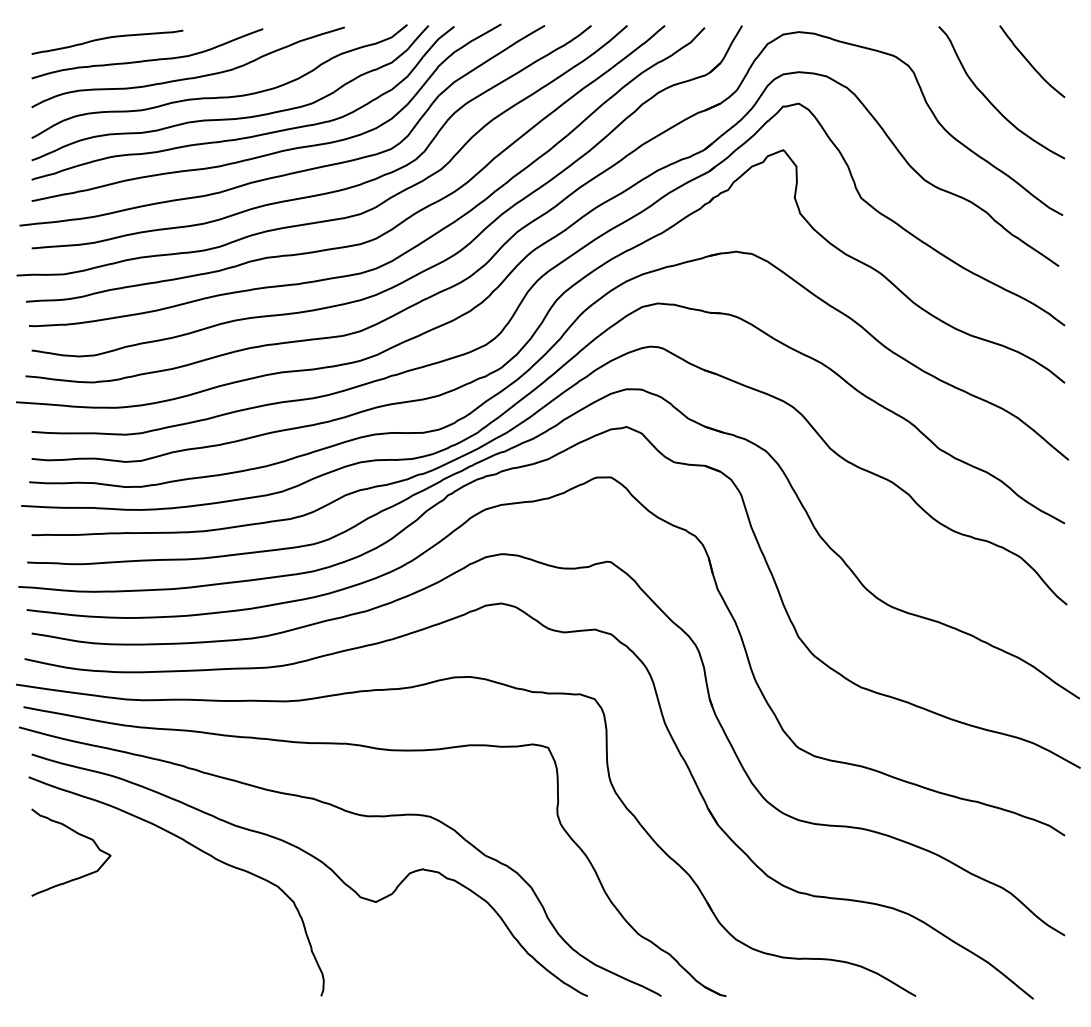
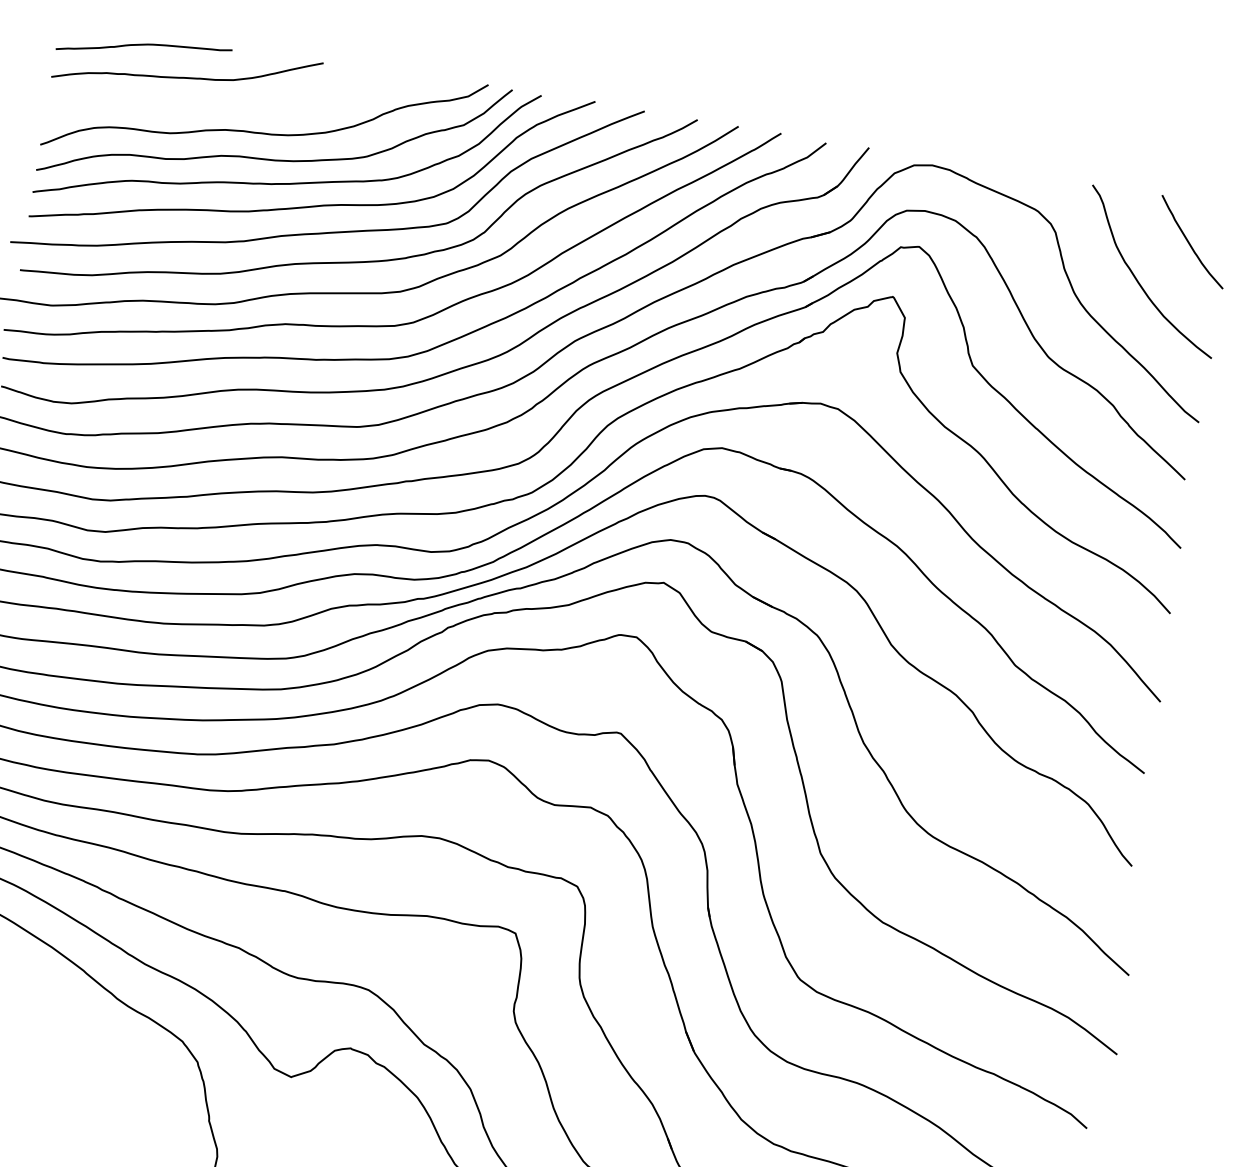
curve: (187, 77) -> (228, 104), removed

